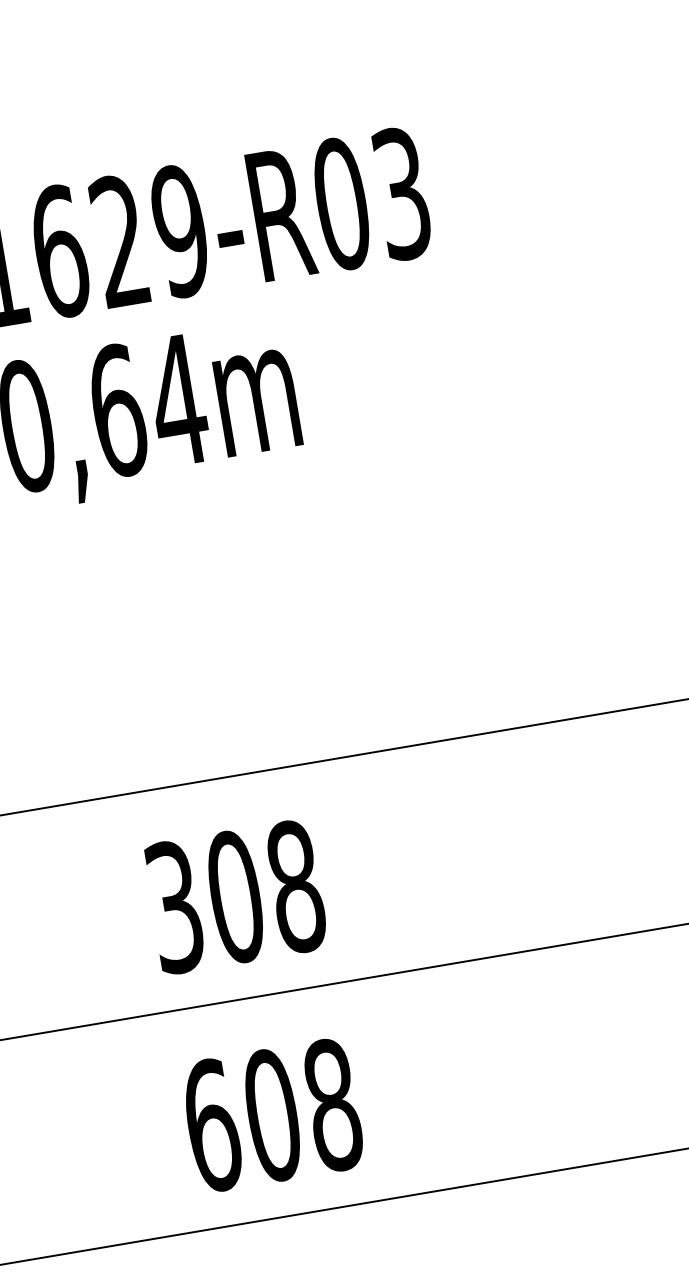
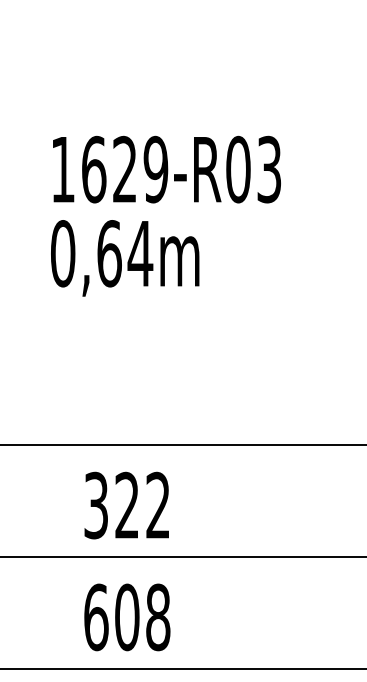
text: (265, 891) -> (142, 505), 308 -> 322

